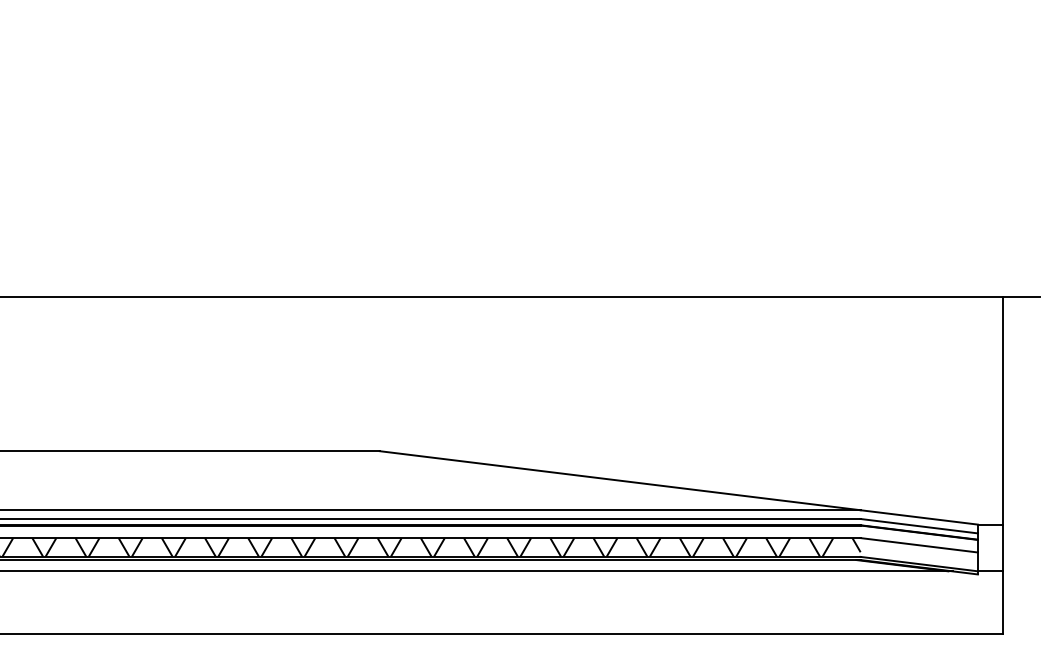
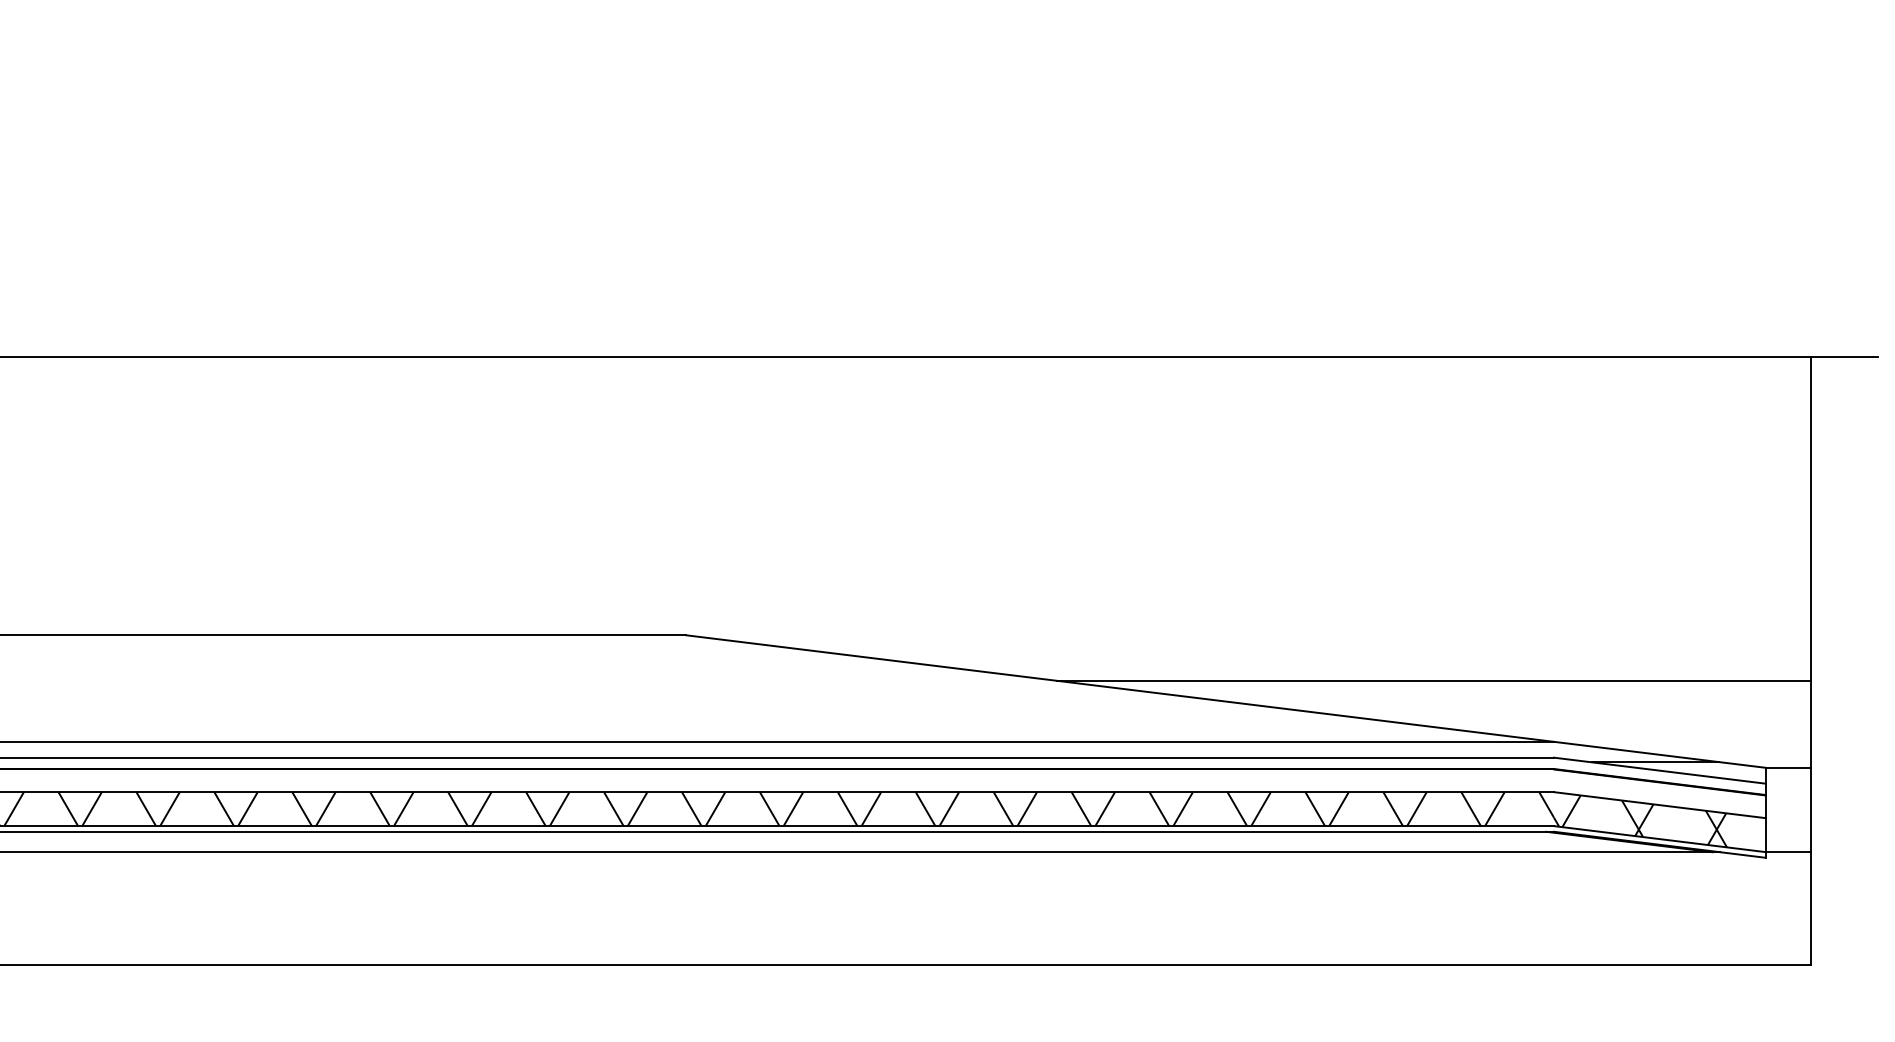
line: (793, 476) -> (1432, 680), added
hatch: (916, 521) -> (1654, 762), added
hatch: (908, 553) -> (1640, 819), added

